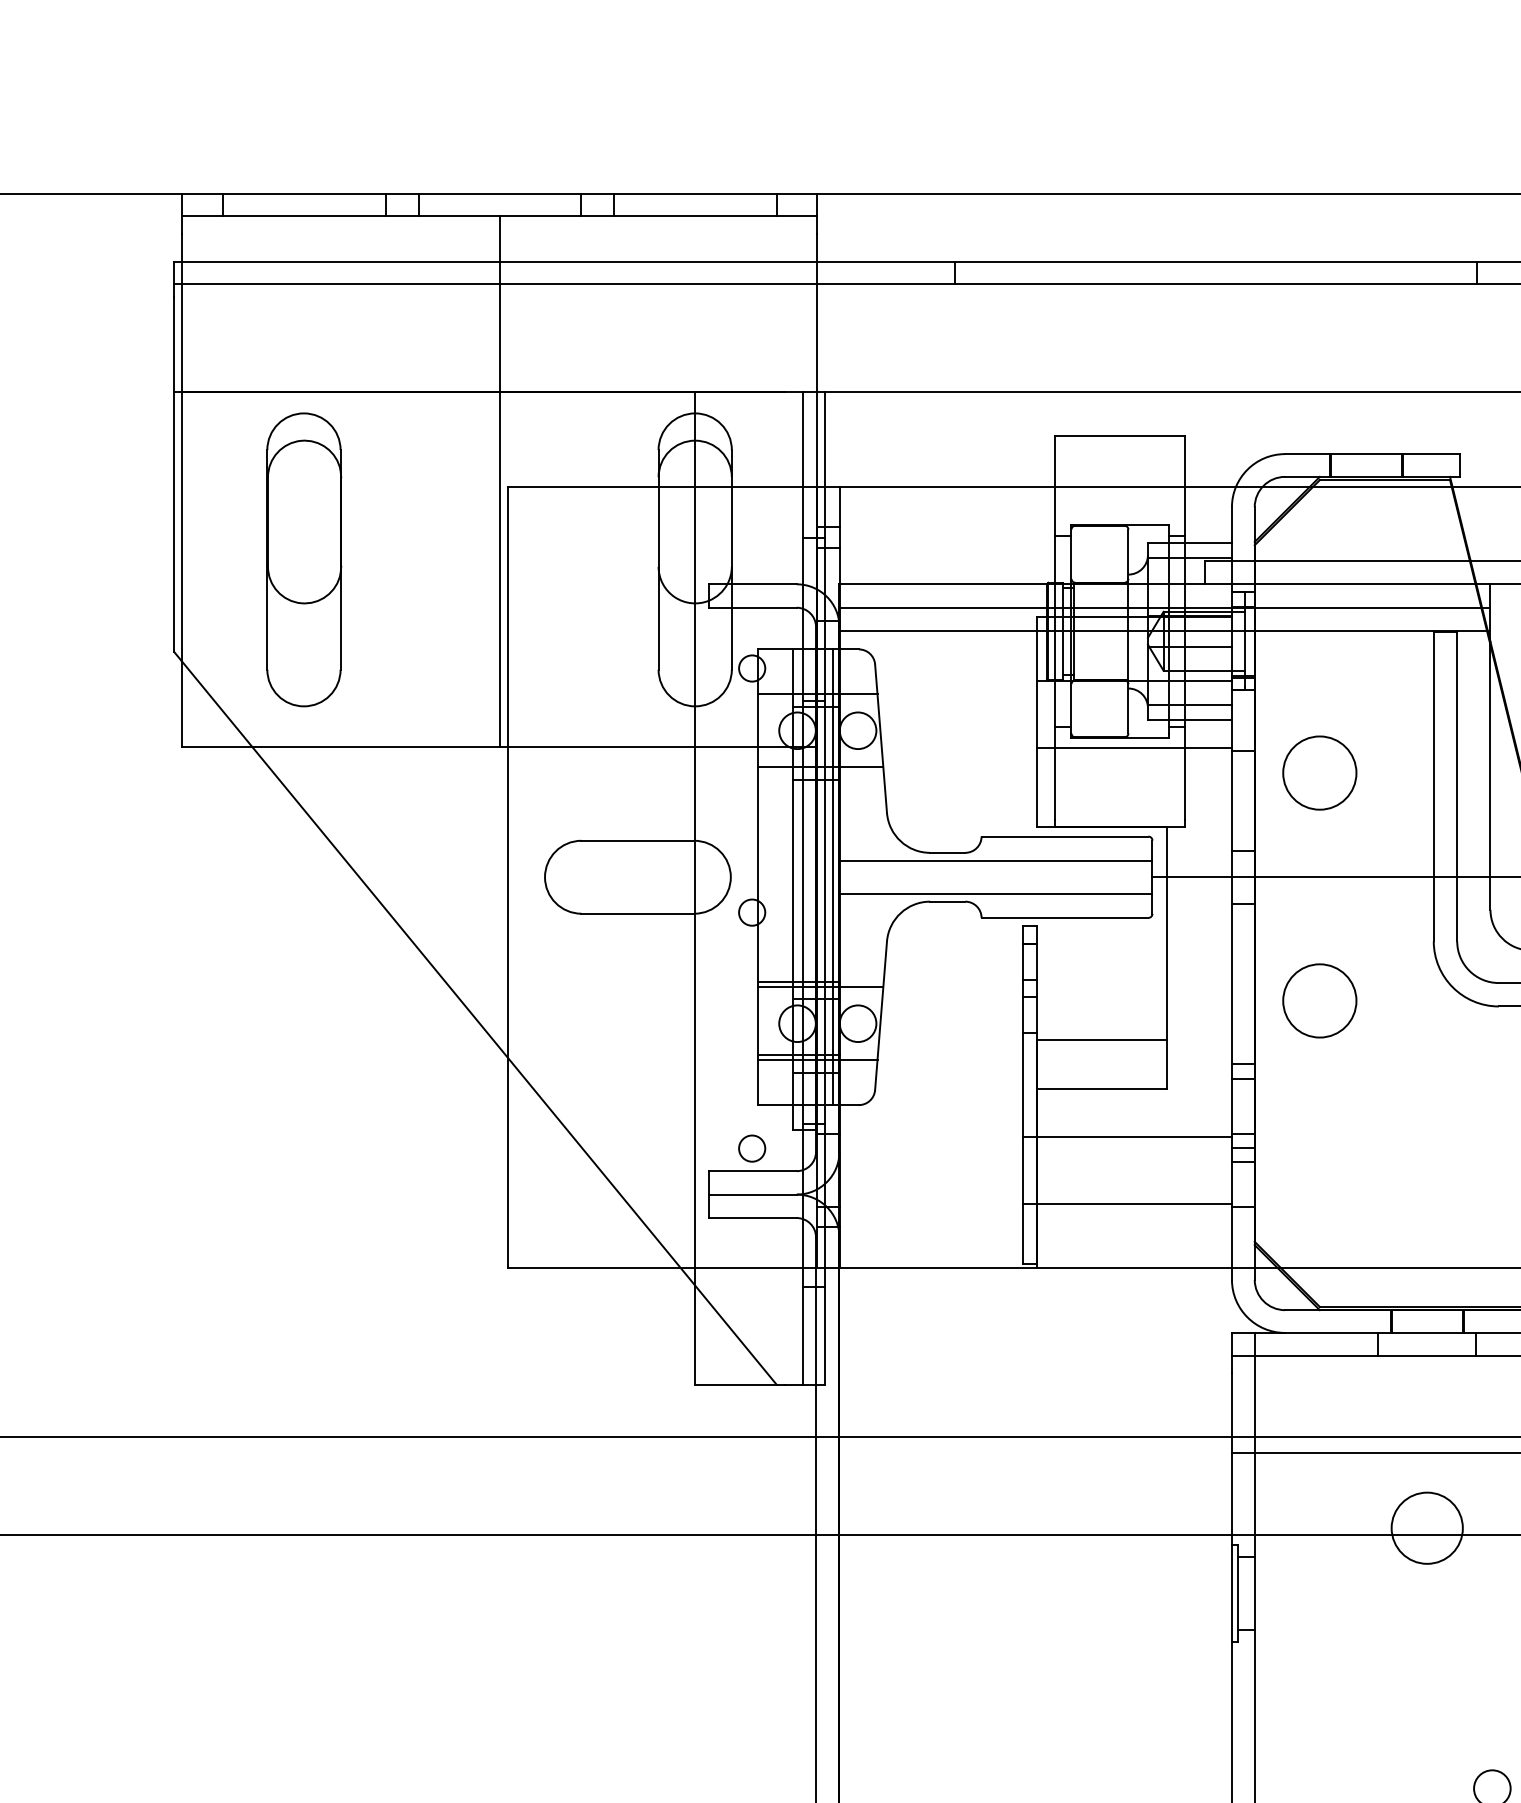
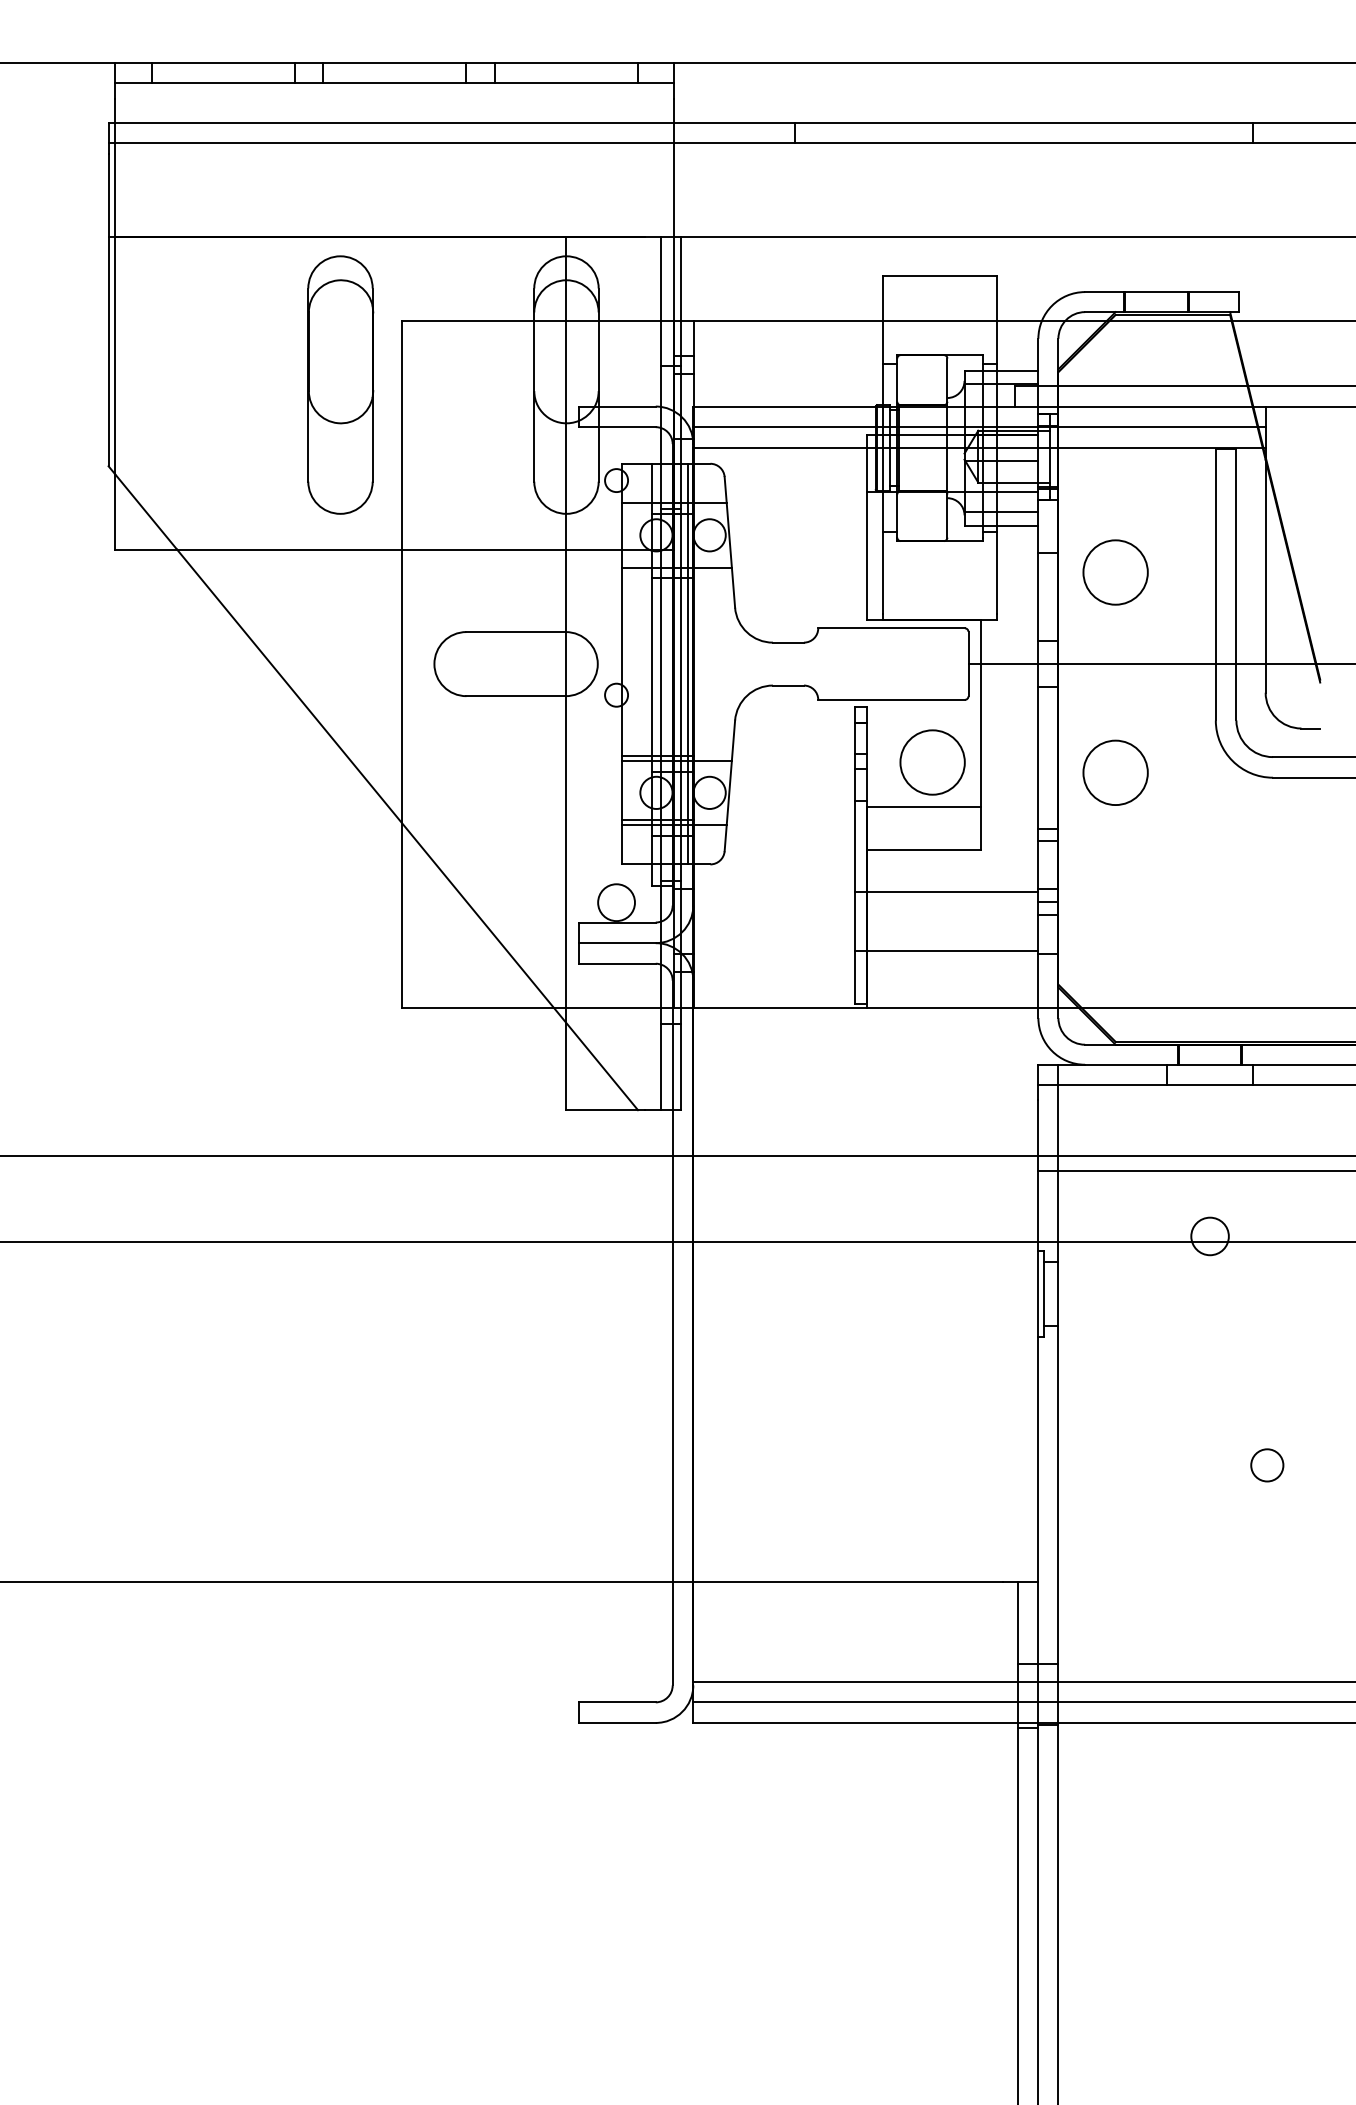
line: (499, 481) -> (394, 316), removed
part: (303, 559) -> (340, 384), moved
line: (1134, 748) -> (952, 550), removed
line: (995, 860) -> (830, 649), removed
line: (995, 893) -> (830, 678), removed
circle: (1111, 989) -> (932, 762), added
circle: (752, 1148) -> (616, 902), size x1.6
circle: (1426, 1528) -> (1209, 1236), size x0.6

